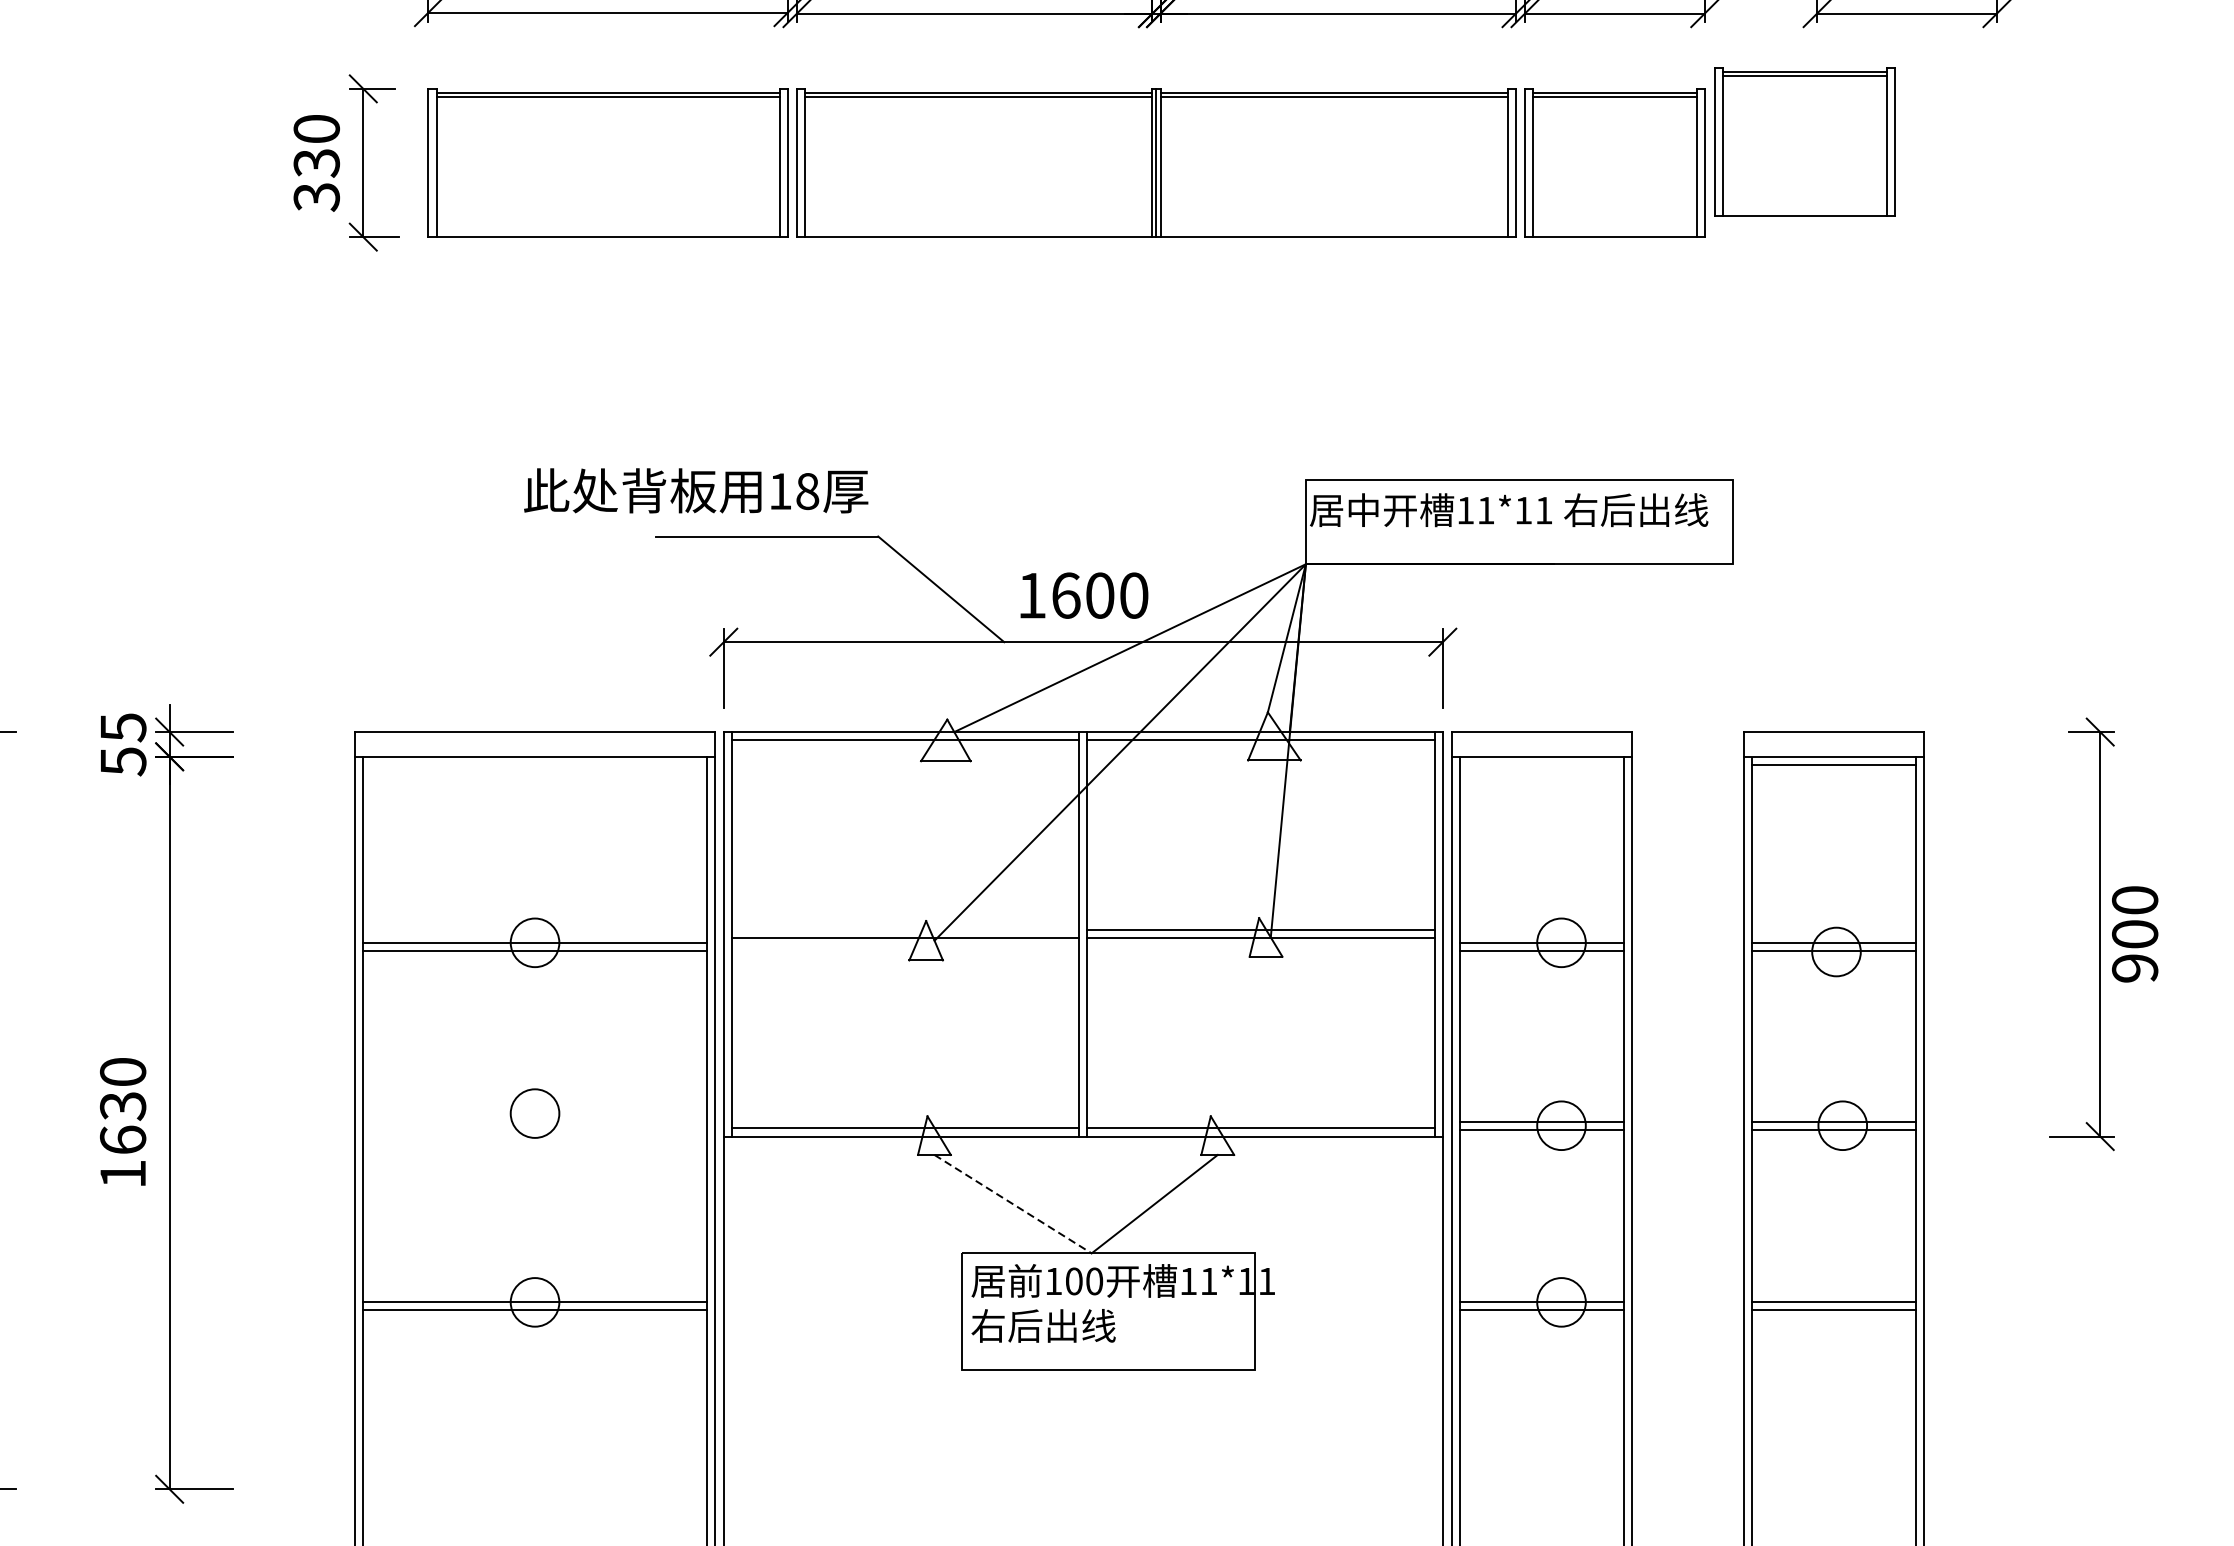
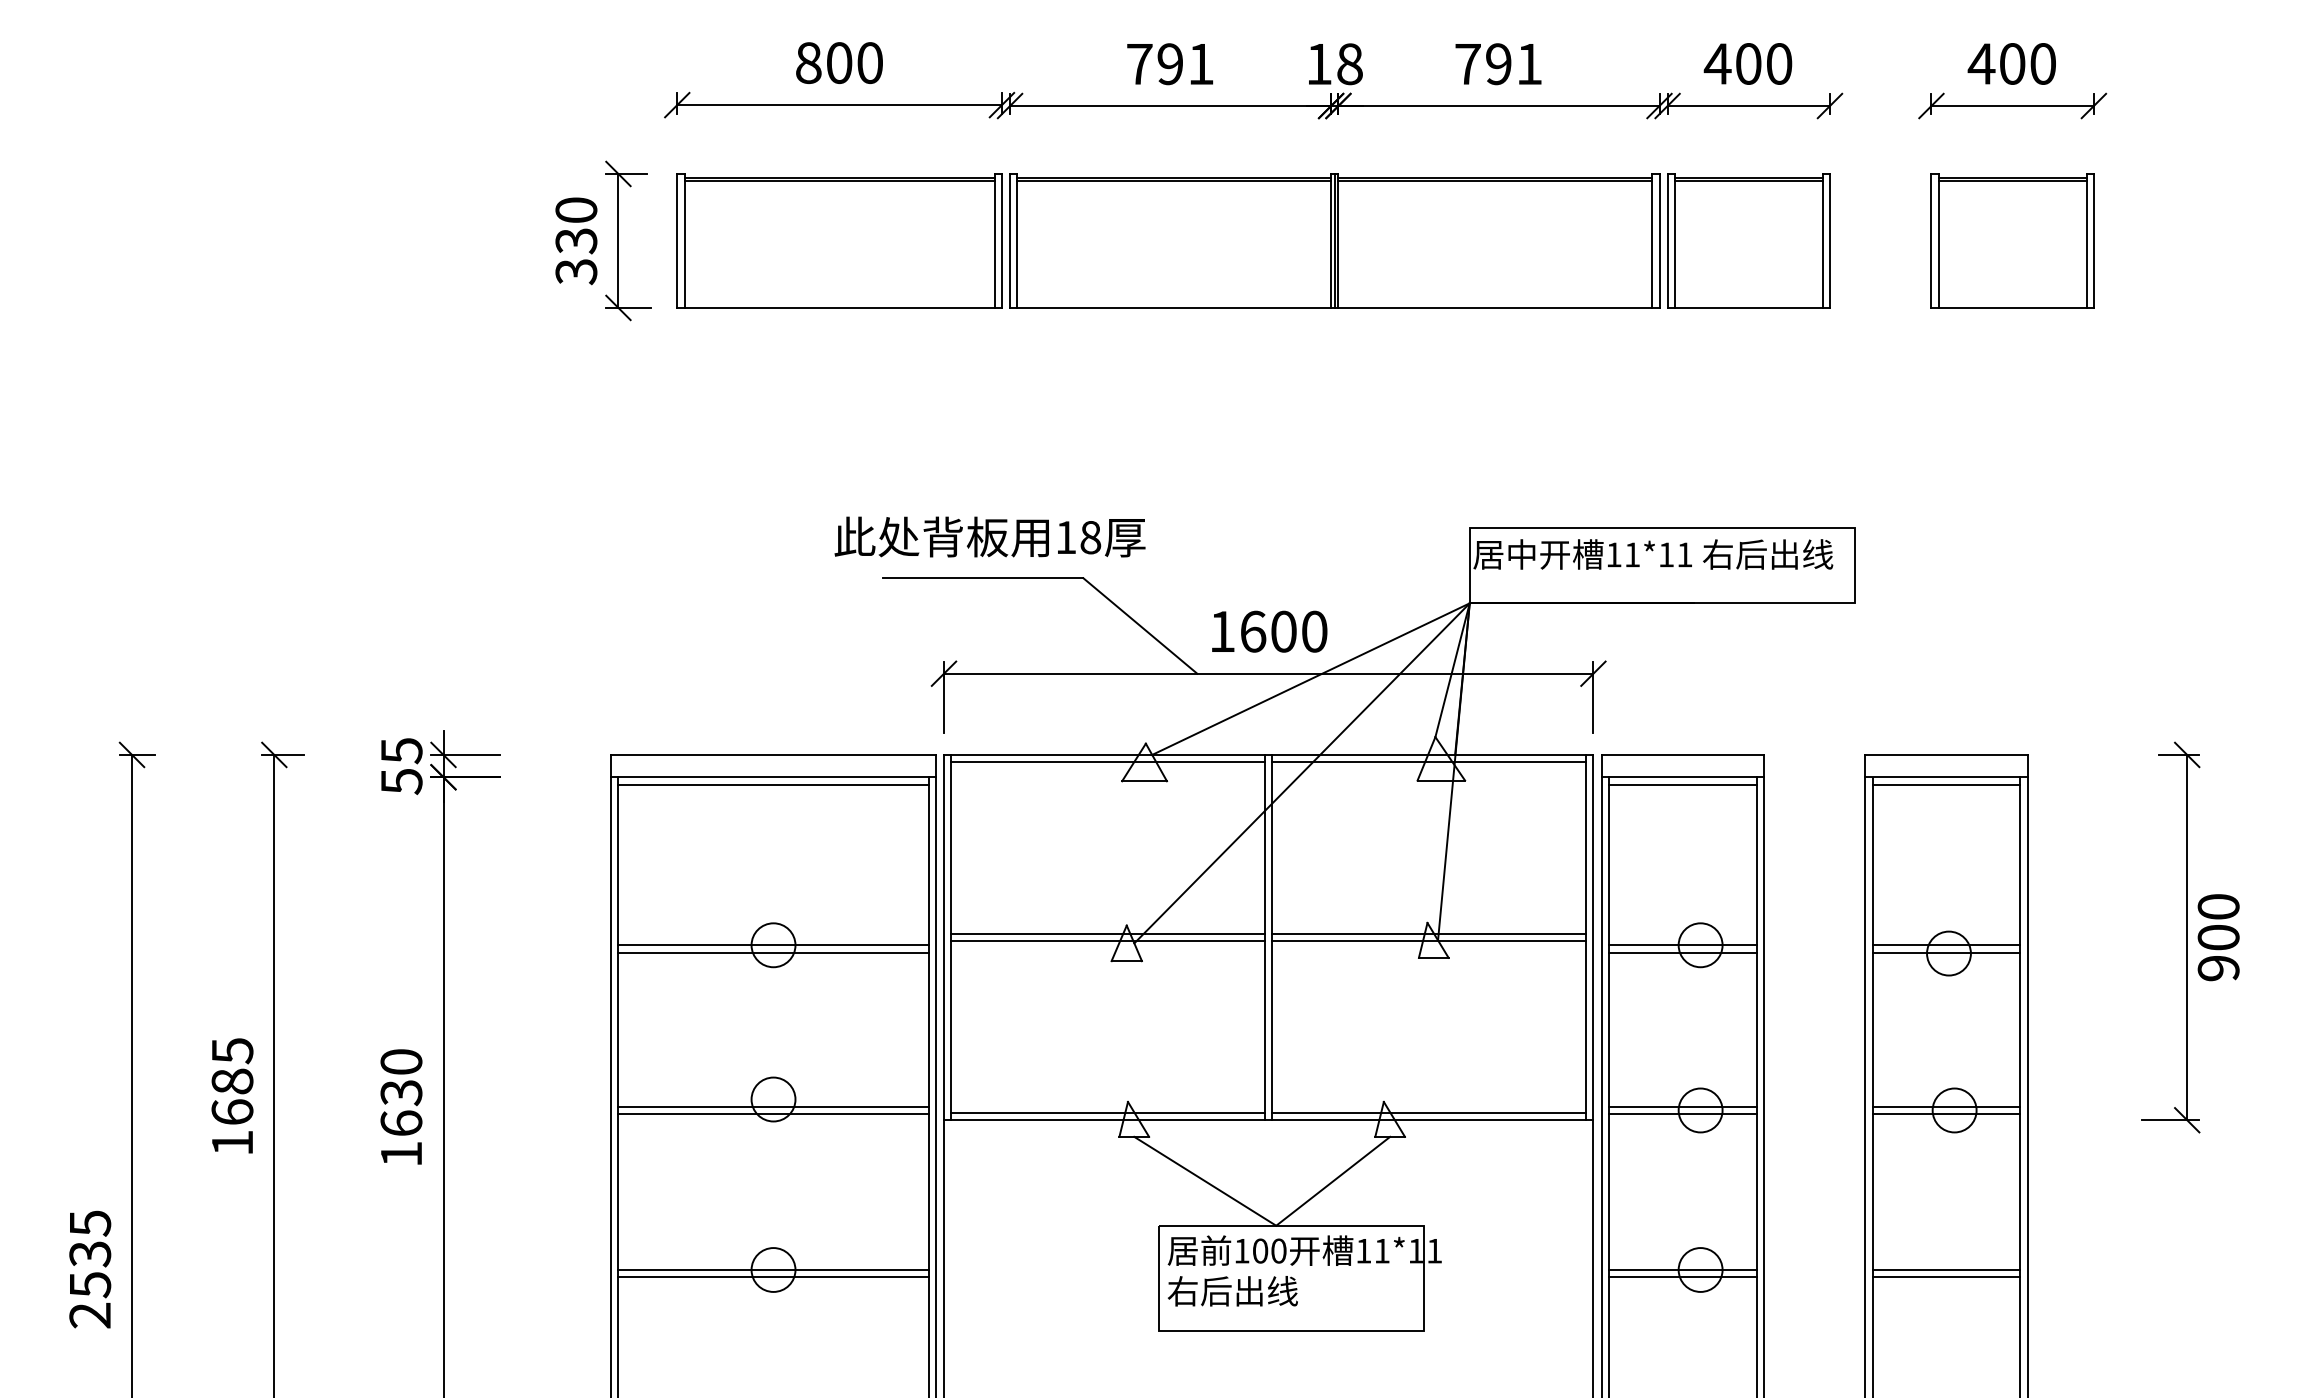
part: (1804, 141) -> (2012, 240), moved
text: (695, 490) -> (989, 536), moved
line: (535, 764) -> (773, 784), added
line: (1541, 764) -> (1682, 784), added
line: (905, 929) -> (1108, 933), added
line: (535, 1121) -> (773, 1106), added
line: (535, 1130) -> (773, 1114), added
line: (1013, 1204) -> (1205, 1181), dashed -> solid

